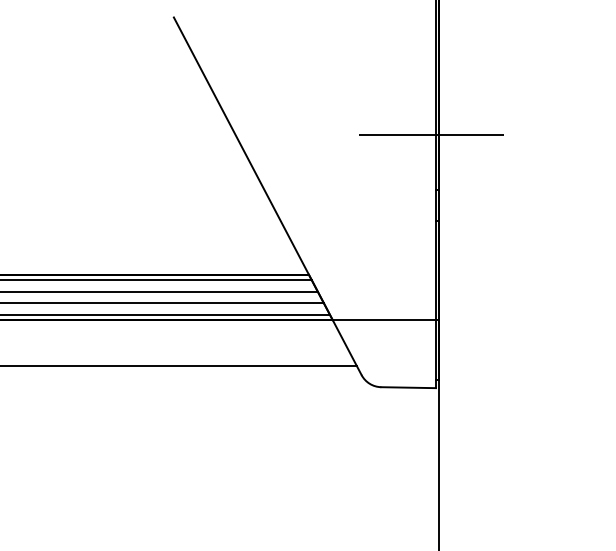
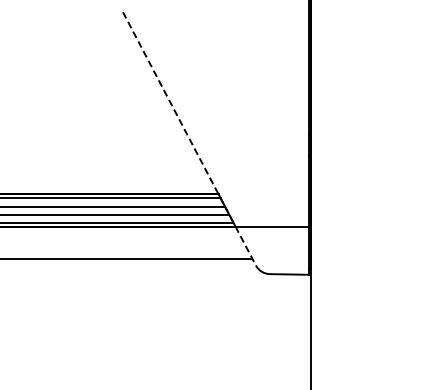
line: (431, 135) -> (305, 95), removed
line: (267, 197) -> (189, 139), solid -> dashed

